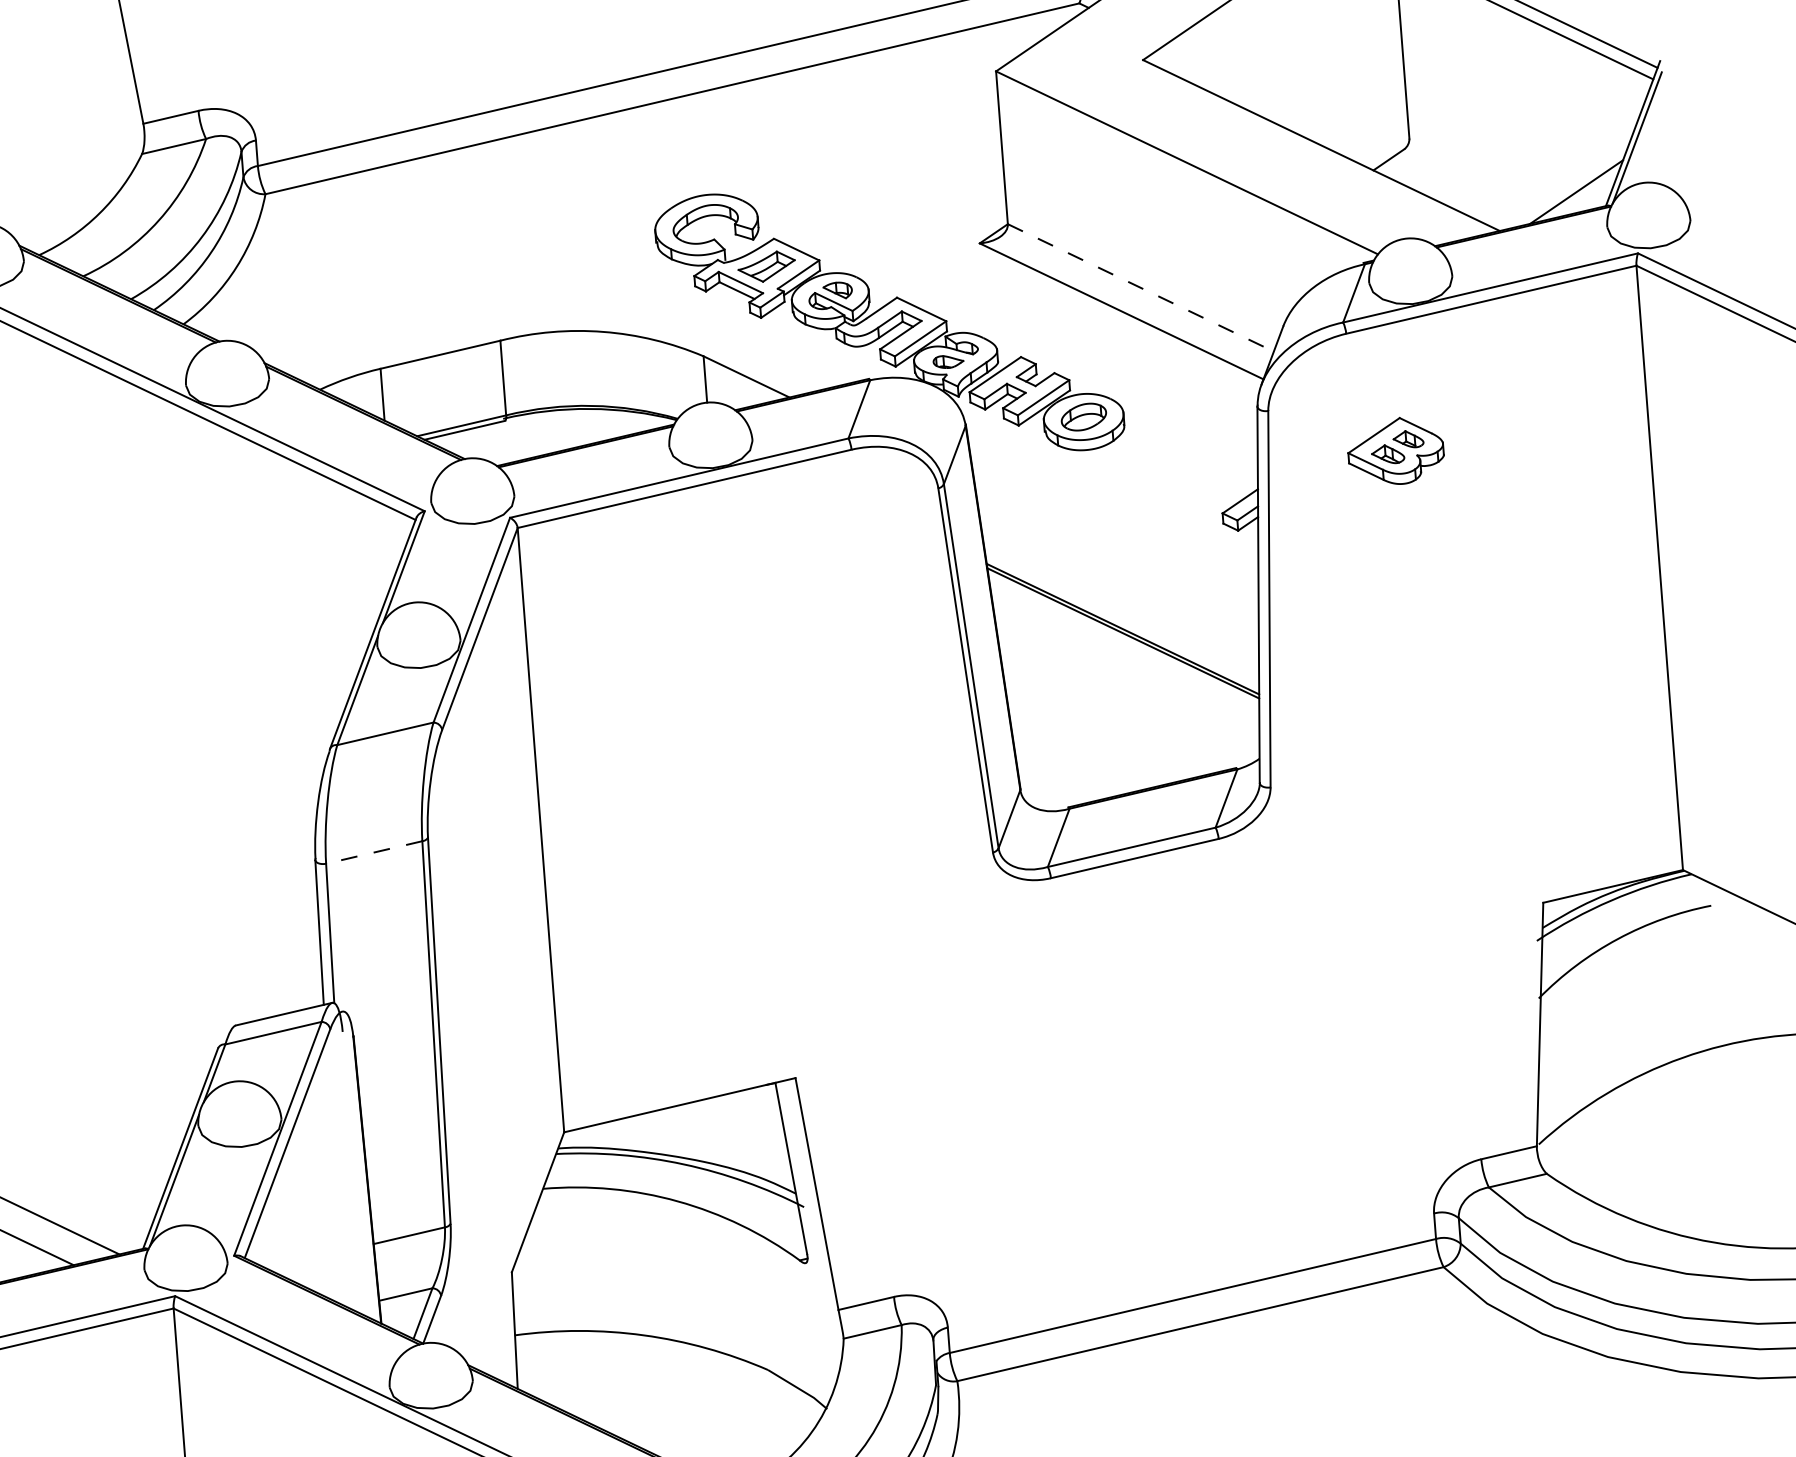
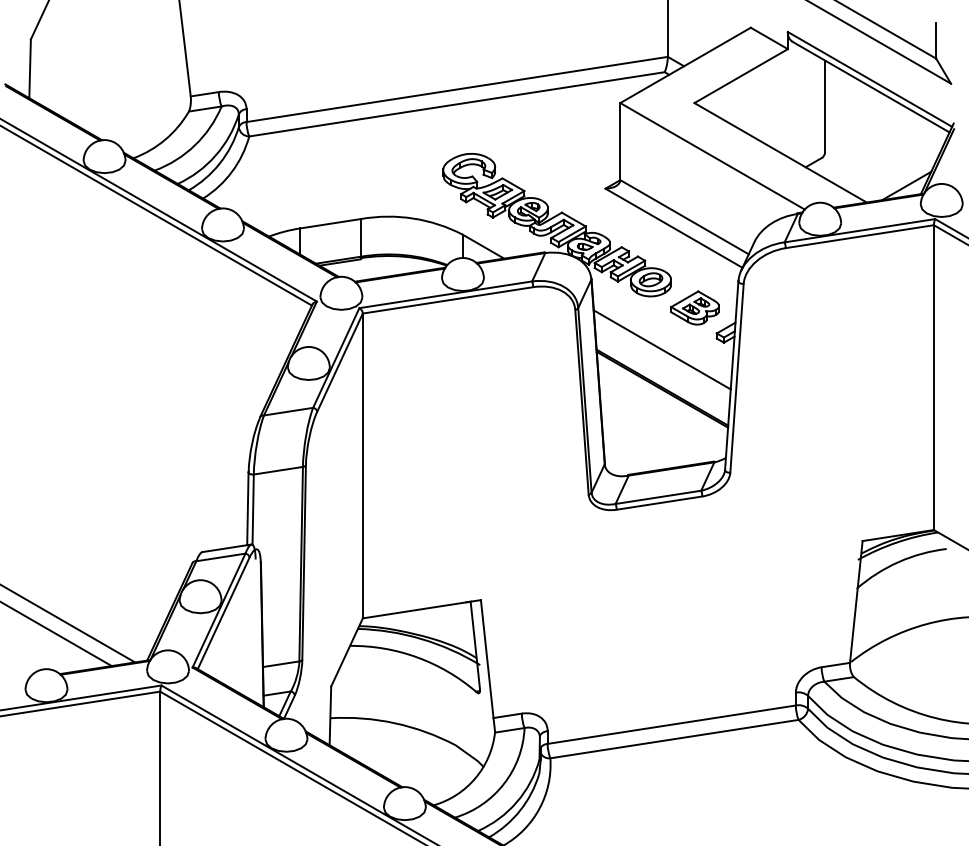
line: (1140, 288) -> (684, 217), dashed -> solid
part: (1394, 450) -> (694, 307), moved
line: (1115, 553) -> (661, 349), added
line: (374, 852) -> (278, 470), dashed -> solid

